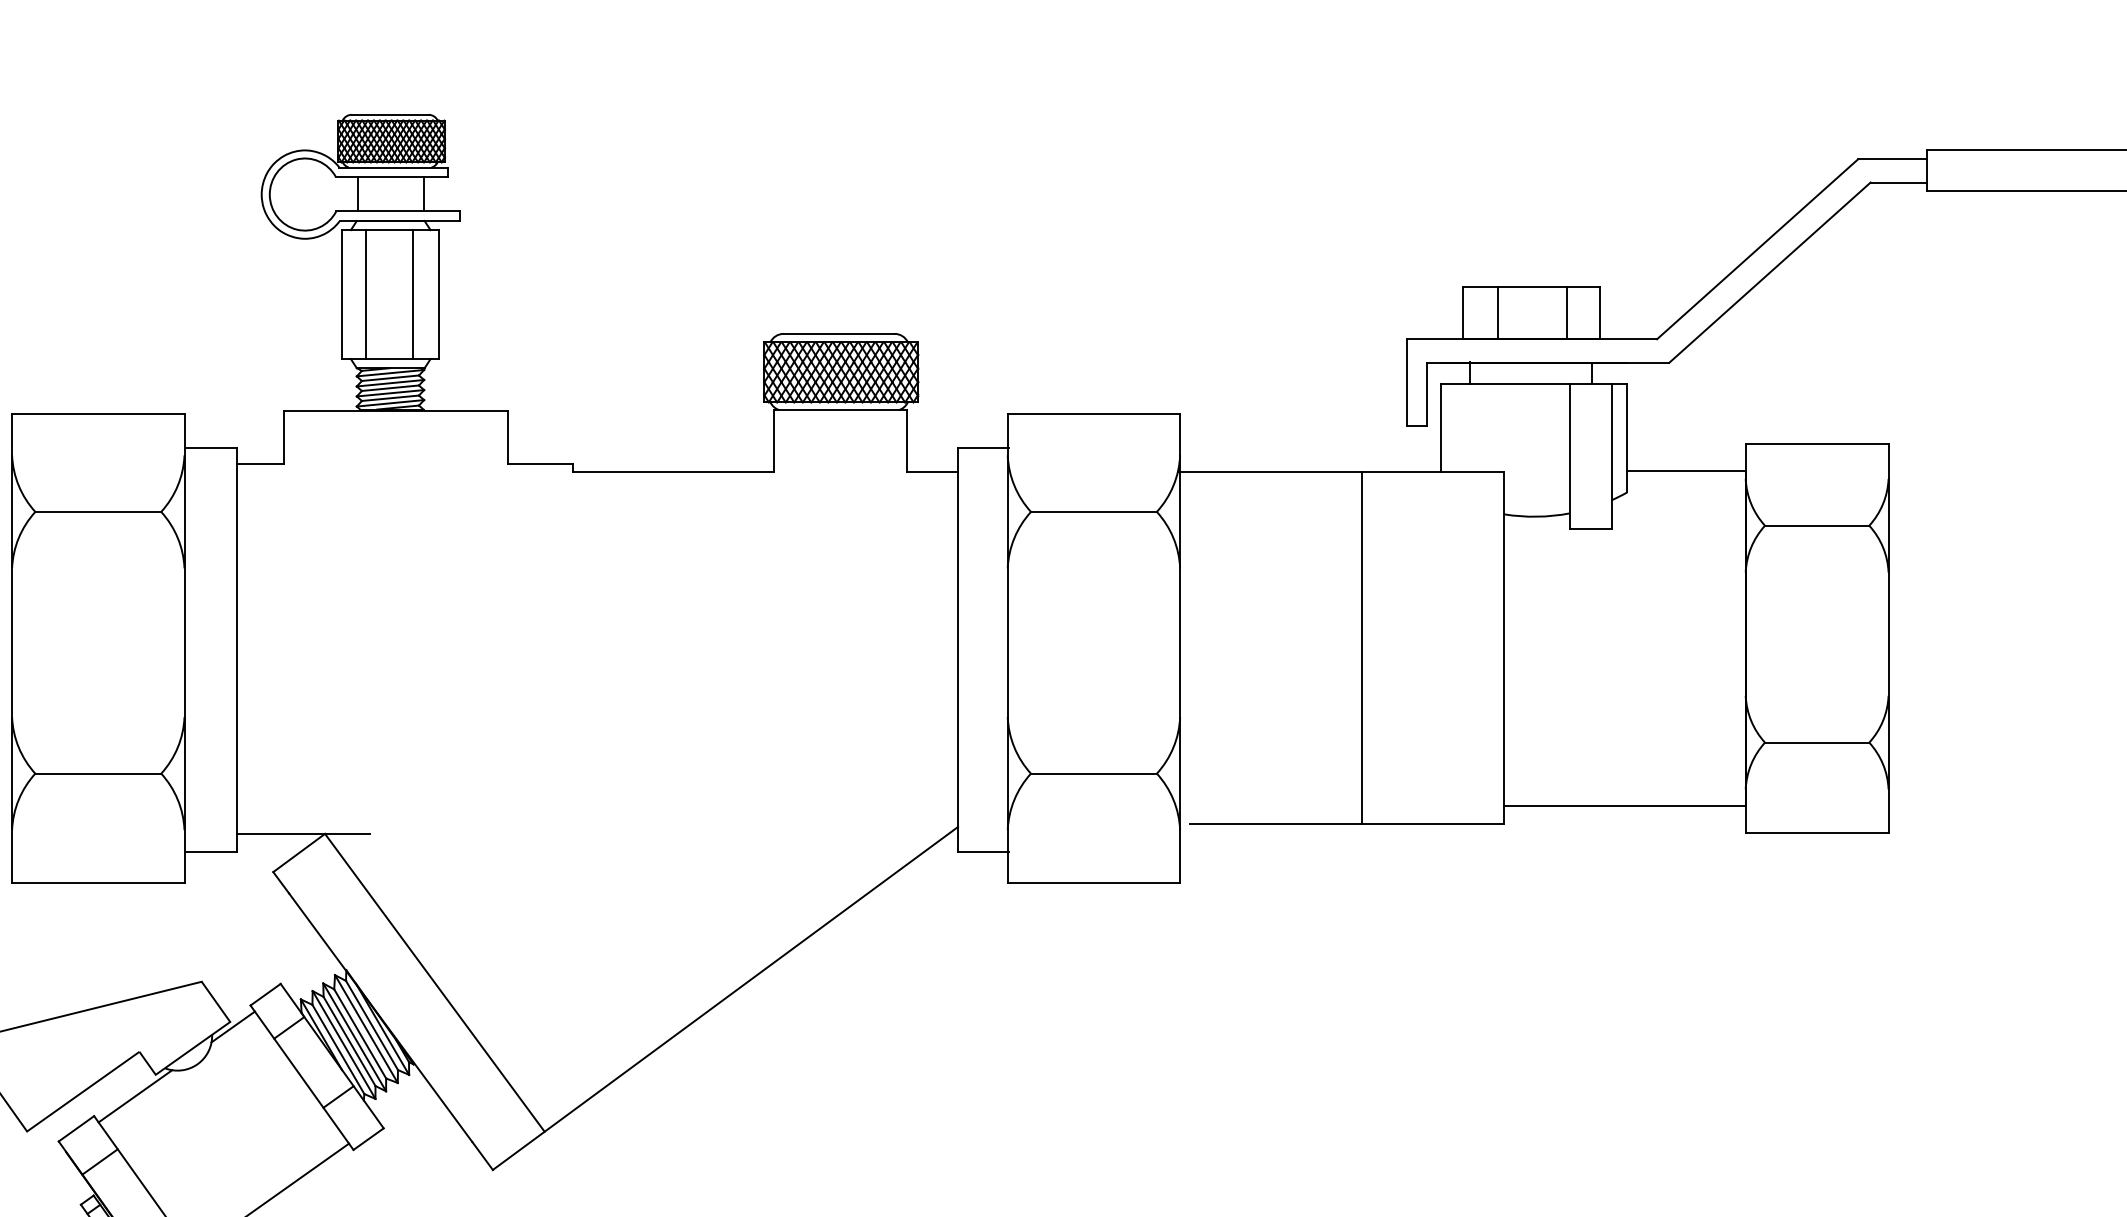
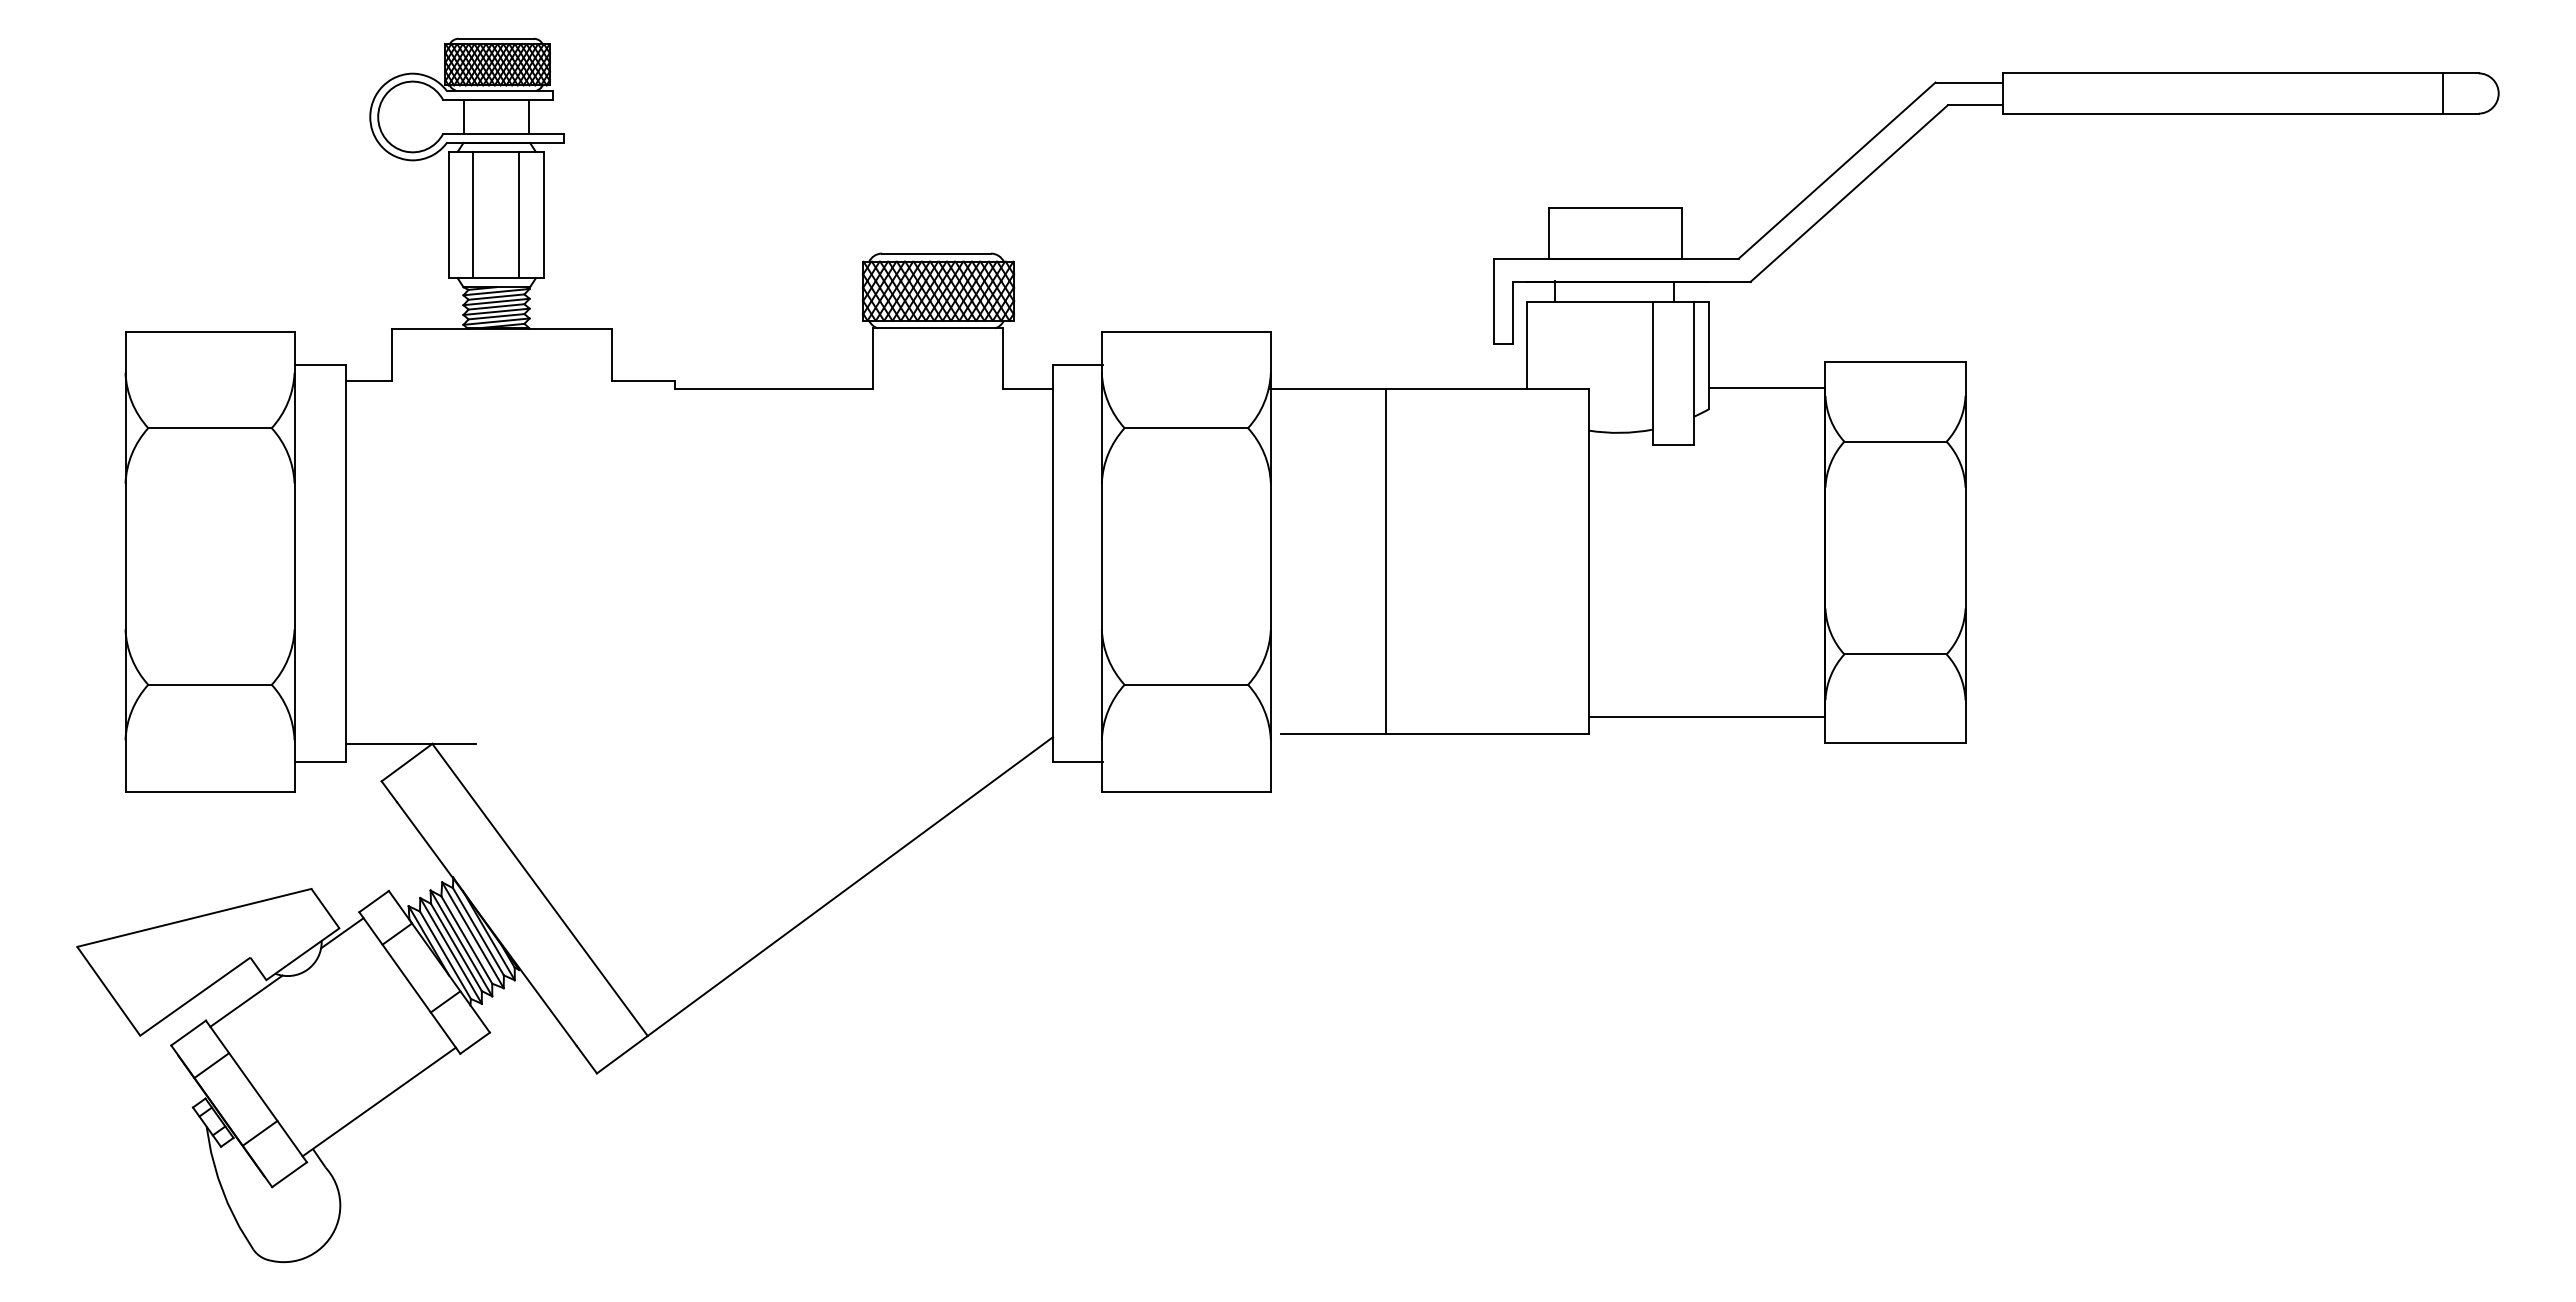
line: (1497, 312) -> (1582, 232), removed
line: (1567, 312) -> (1650, 232), removed
line: (1362, 647) -> (1386, 561), moved

